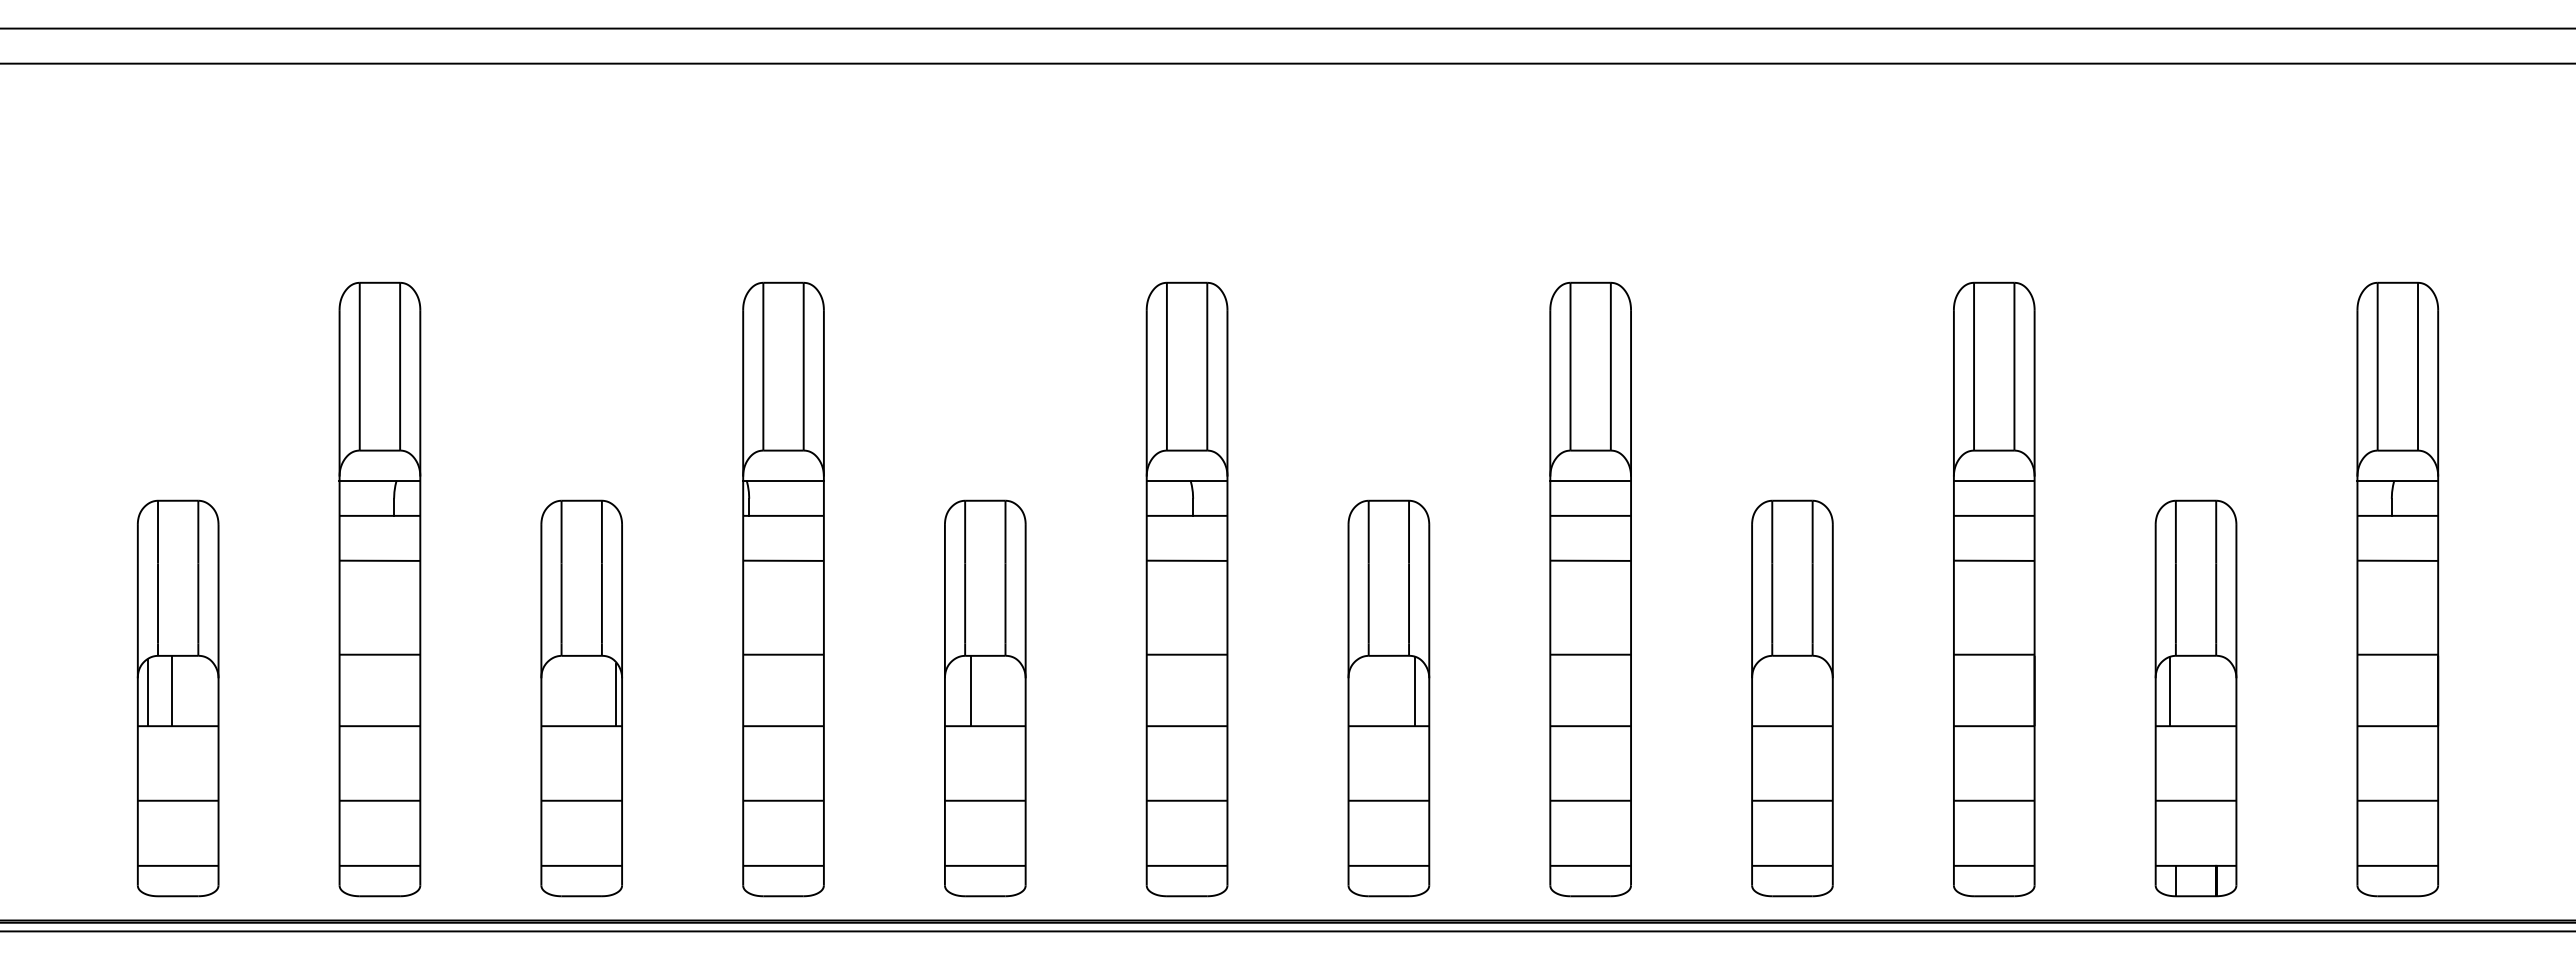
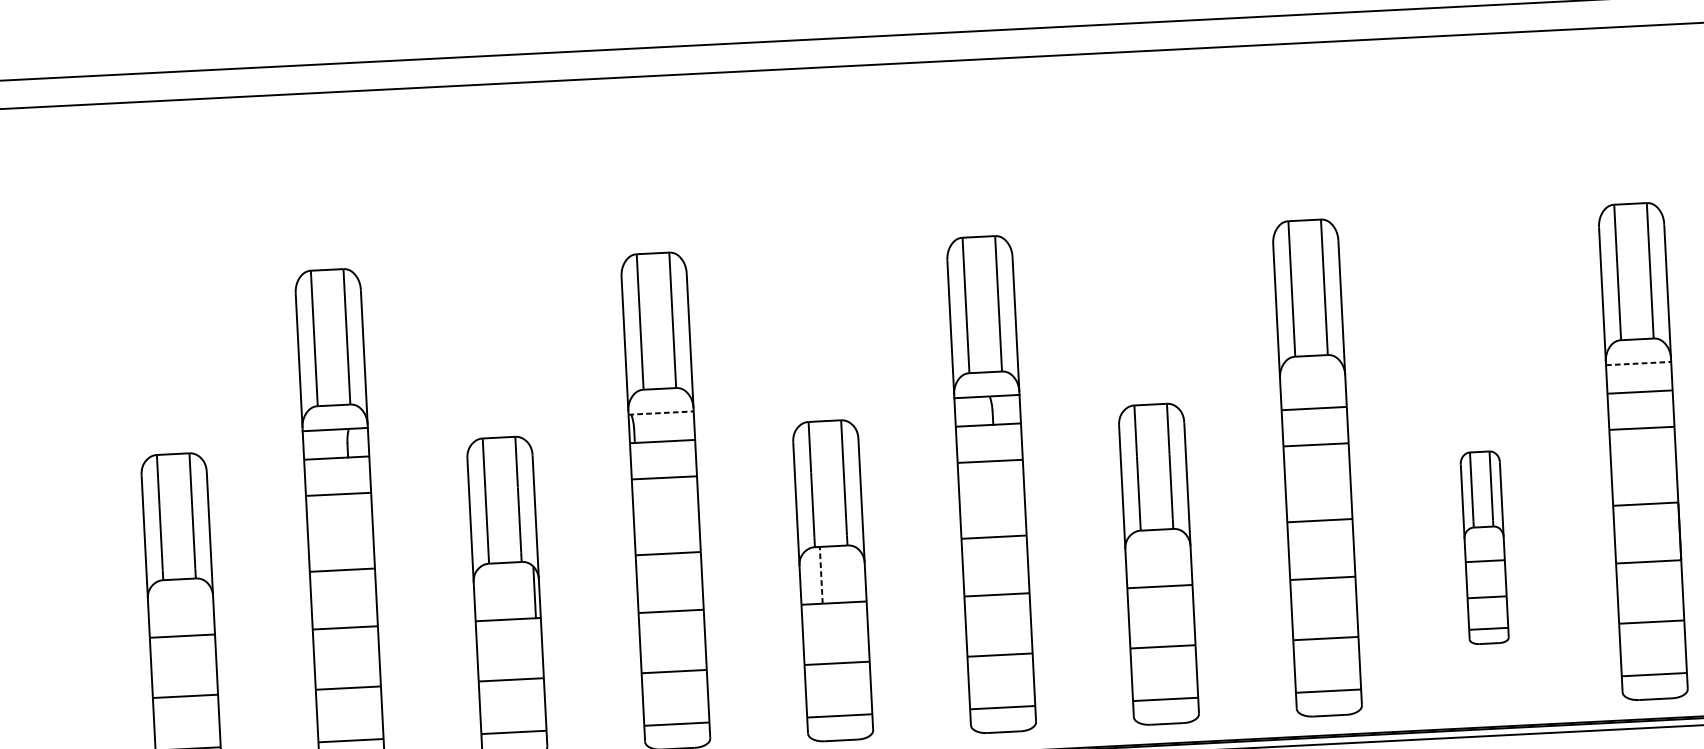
line: (783, 480) -> (661, 413), solid -> dashed
line: (1590, 480) -> (1312, 380), removed
line: (1994, 480) -> (1638, 363), solid -> dashed
line: (172, 690) -> (176, 607), removed
line: (971, 690) -> (821, 574), solid -> dashed
line: (1415, 691) -> (1179, 557), removed
line: (147, 692) -> (156, 610), removed
part: (1792, 698) -> (1484, 547), size x0.6

